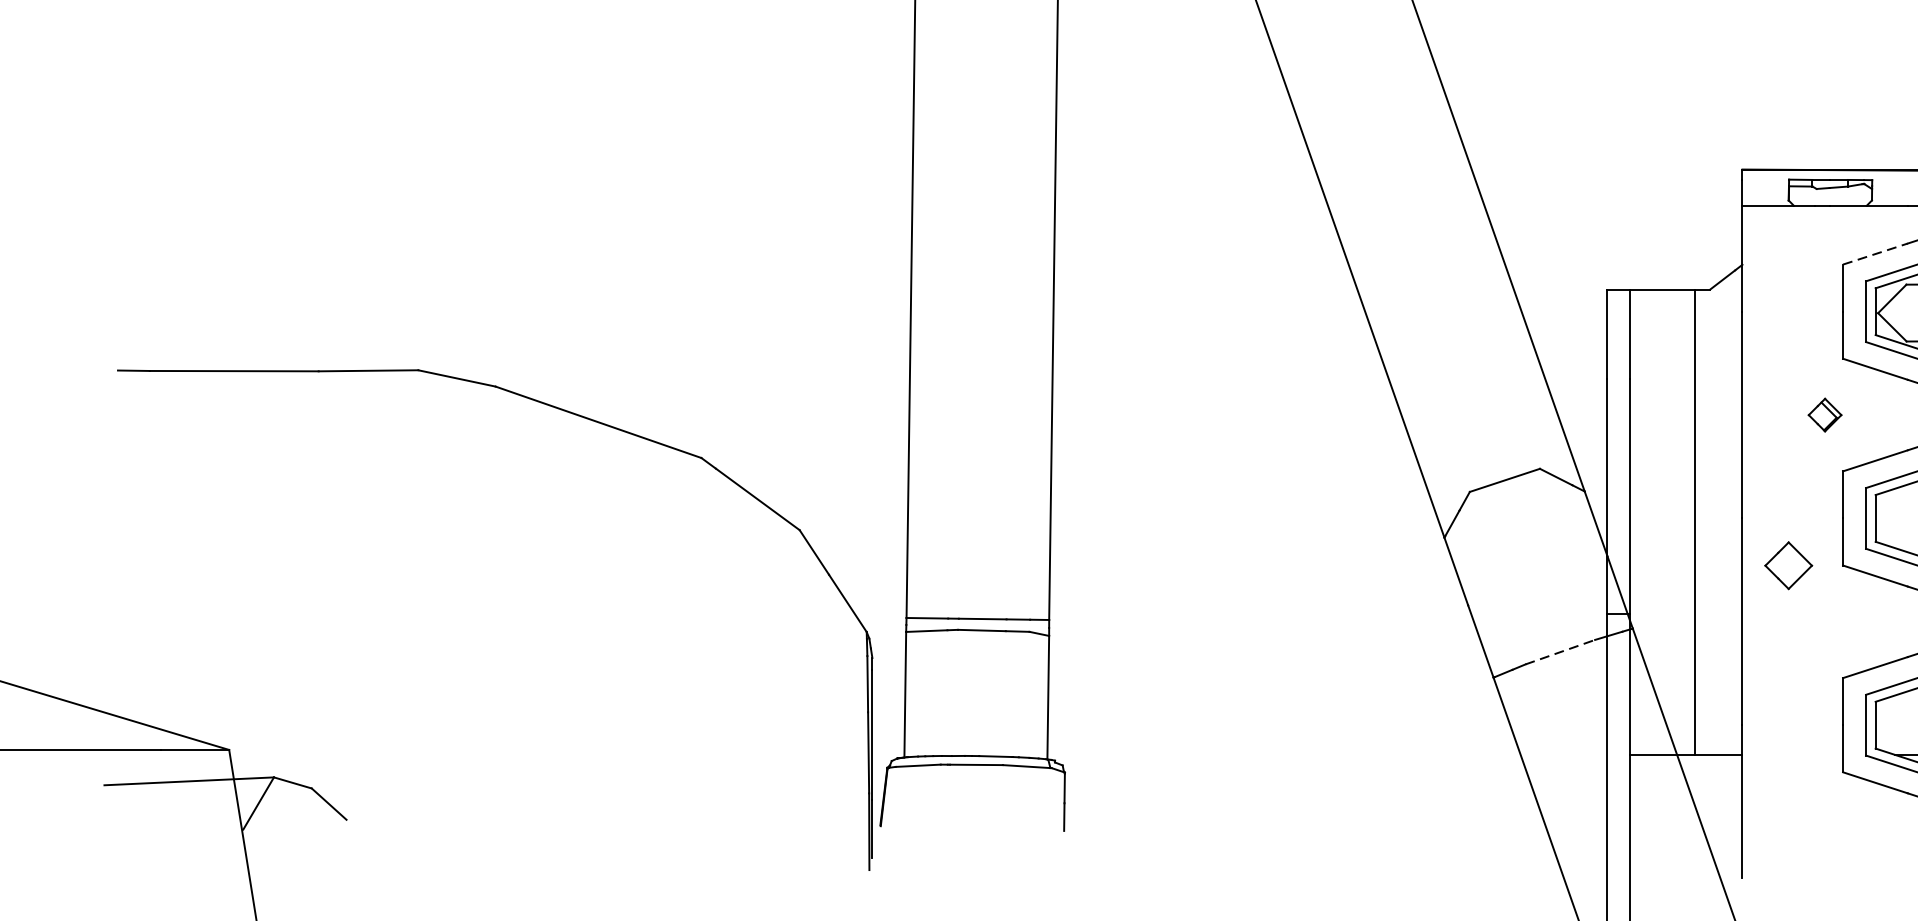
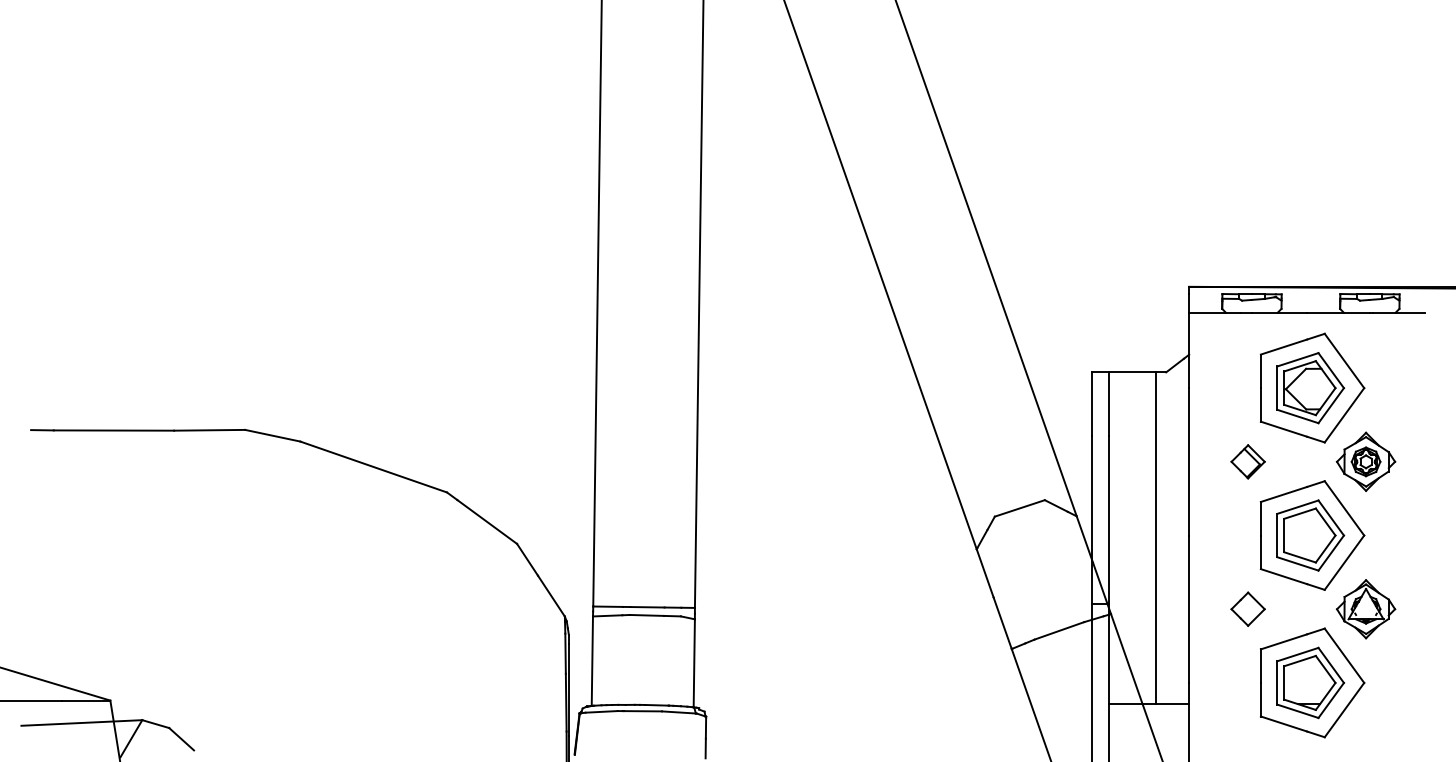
line: (1876, 253) -> (1284, 346), dashed -> solid
part: (1824, 414) -> (1247, 461), size x1.43
part: (1787, 564) -> (1247, 608), moved
line: (1560, 651) -> (1059, 630), dashed -> solid

